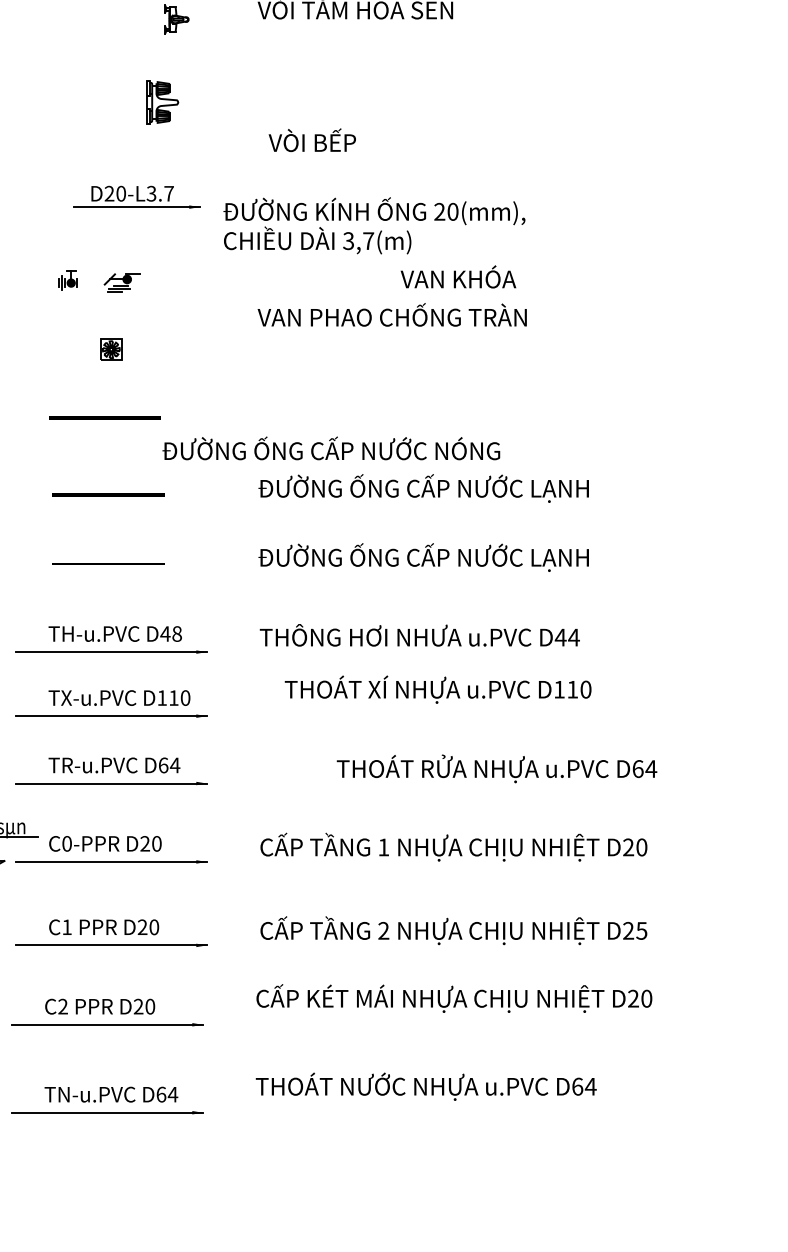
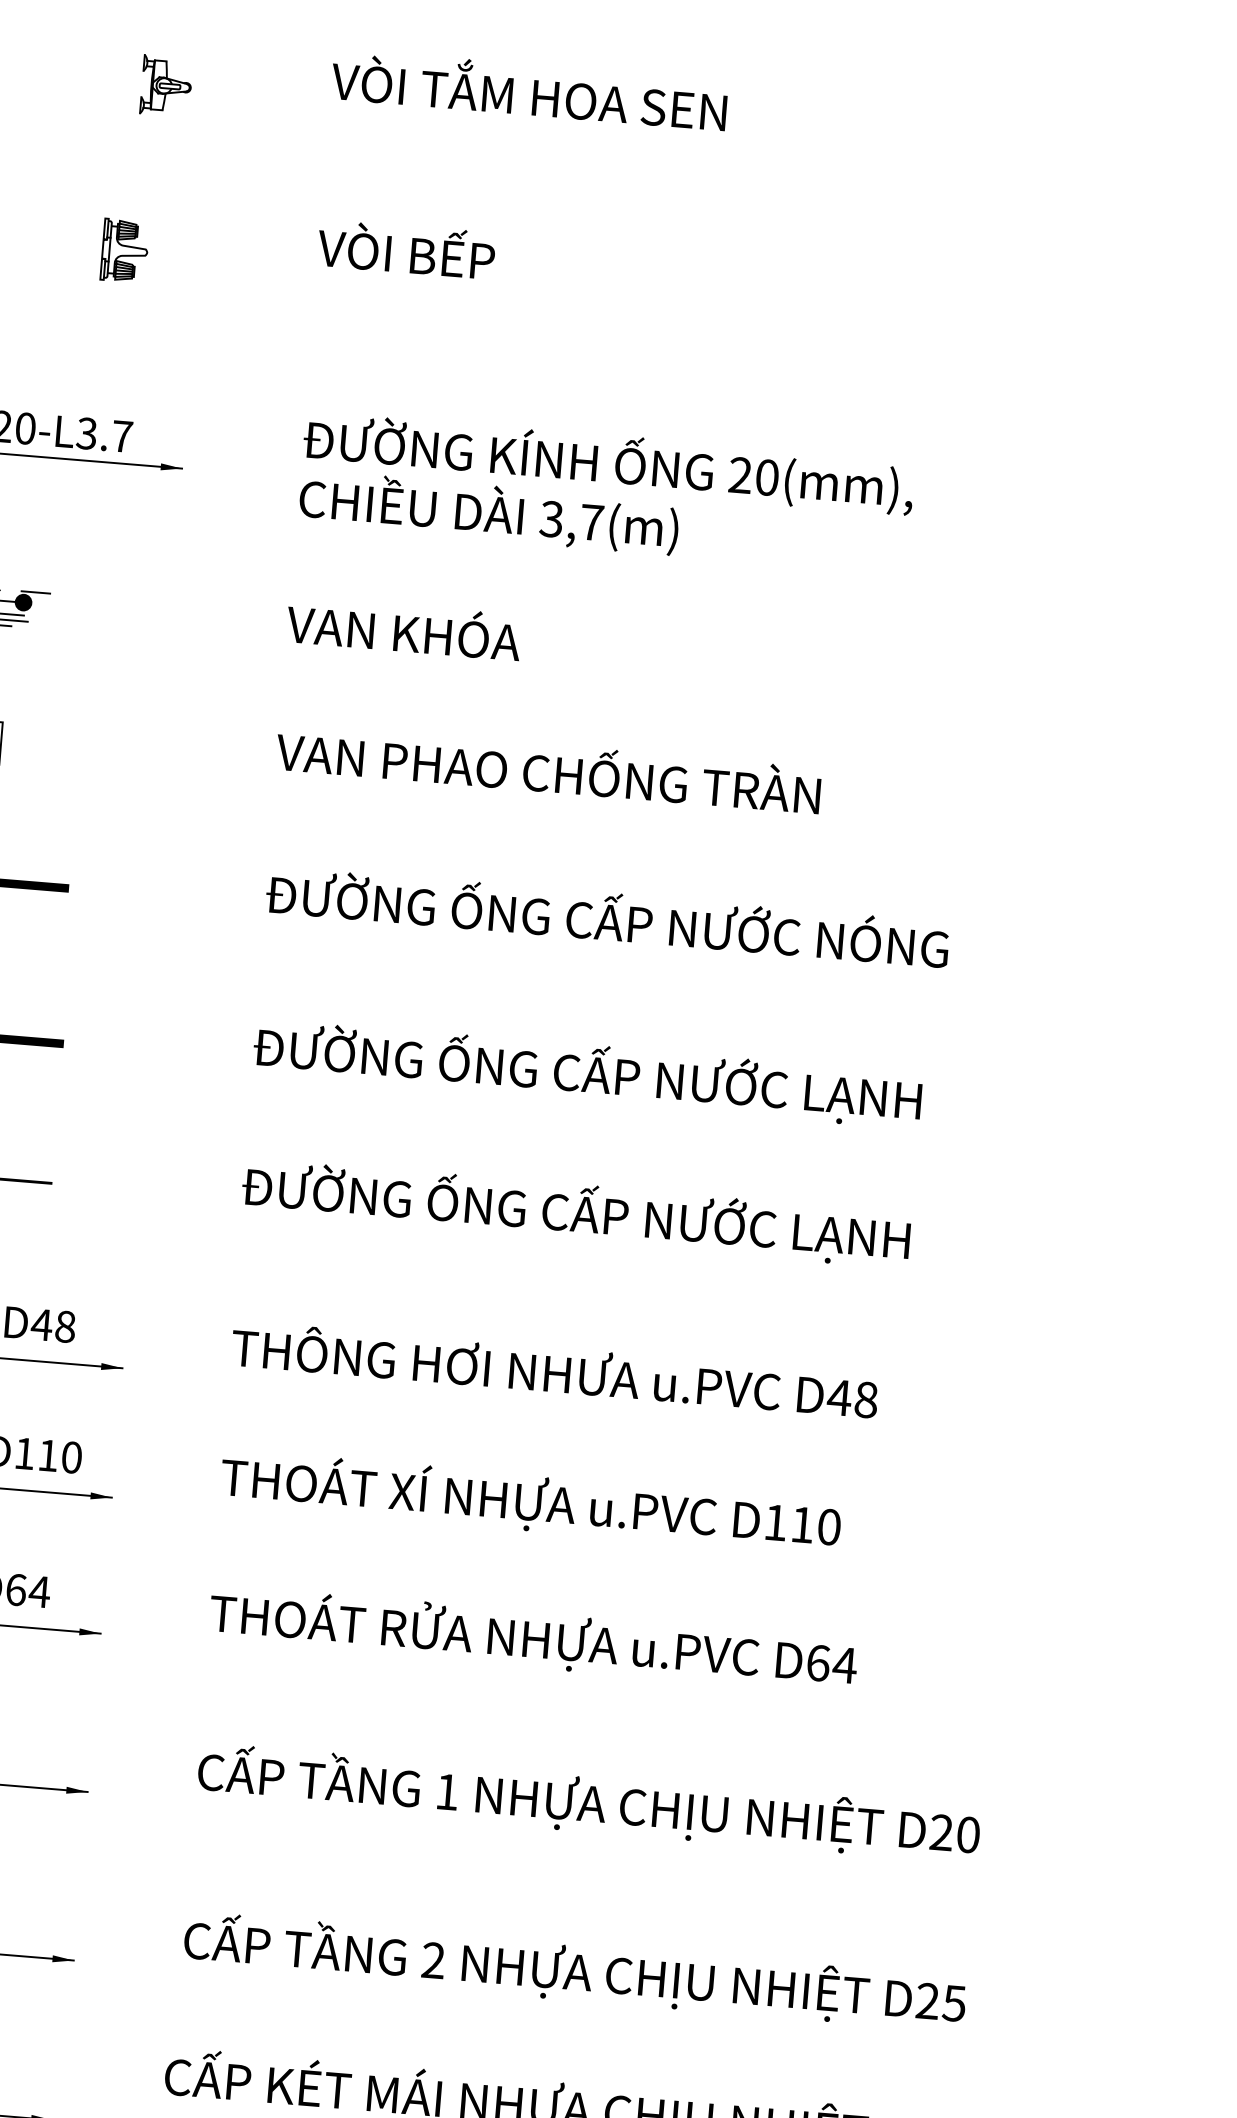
part: (162, 101) -> (124, 249), size x0.71
text: (311, 140) -> (404, 249), moved
text: (374, 225) -> (606, 492), moved
text: (458, 276) -> (404, 627), moved
text: (391, 314) -> (547, 767), moved
text: (331, 448) -> (608, 917), moved
text: (573, 637) -> (865, 1399), D44 -> D48
text: (437, 689) -> (529, 1502), moved
text: (496, 768) -> (532, 1638), moved

